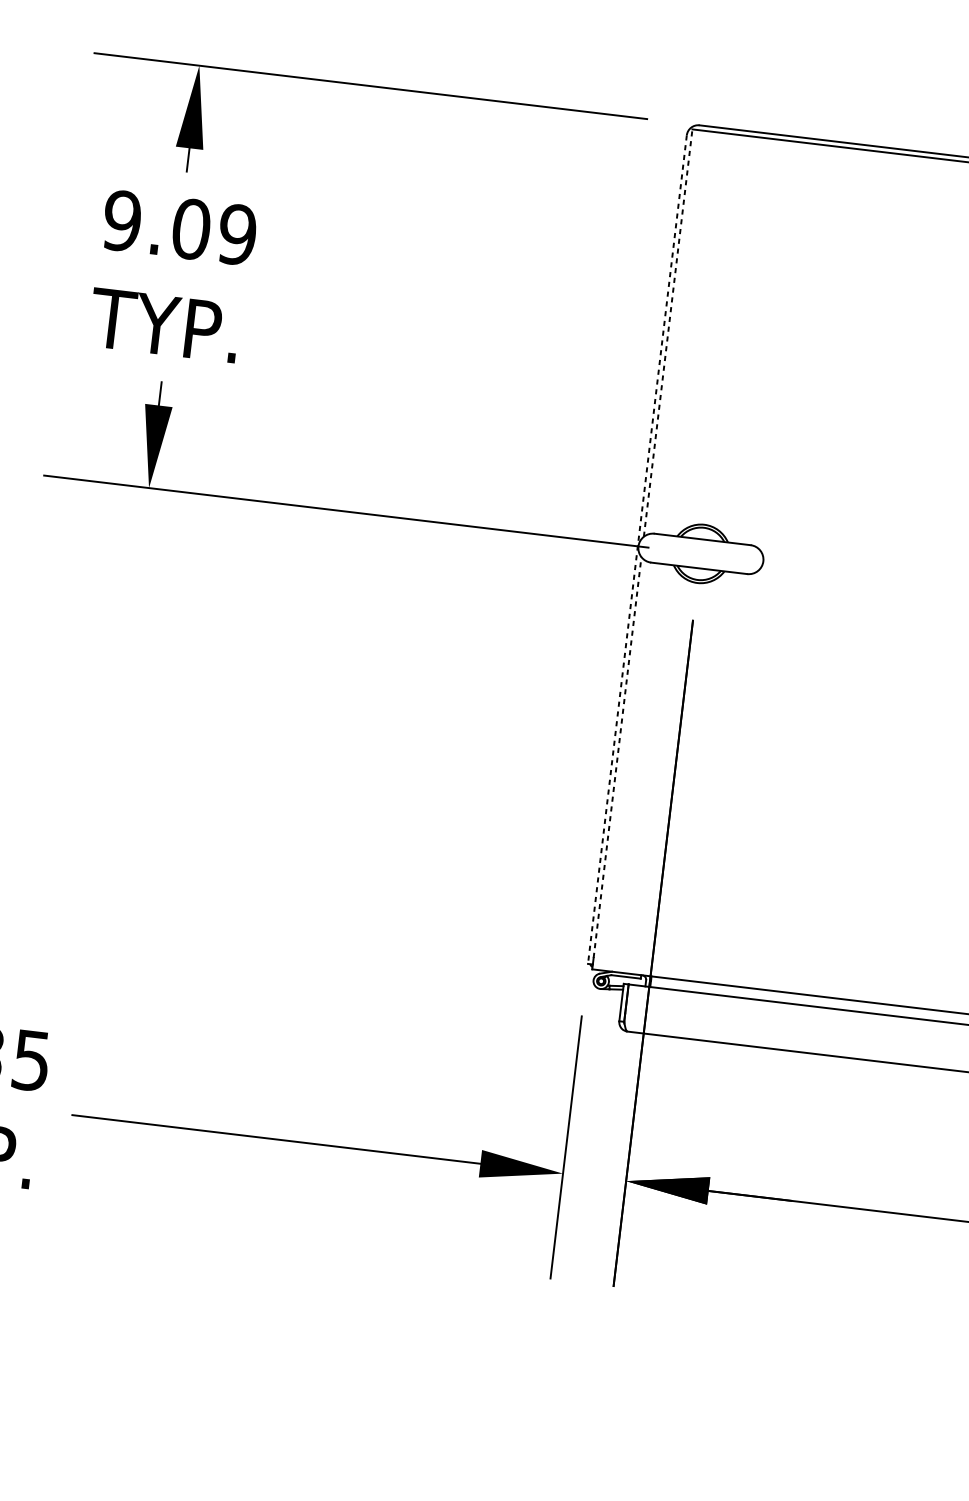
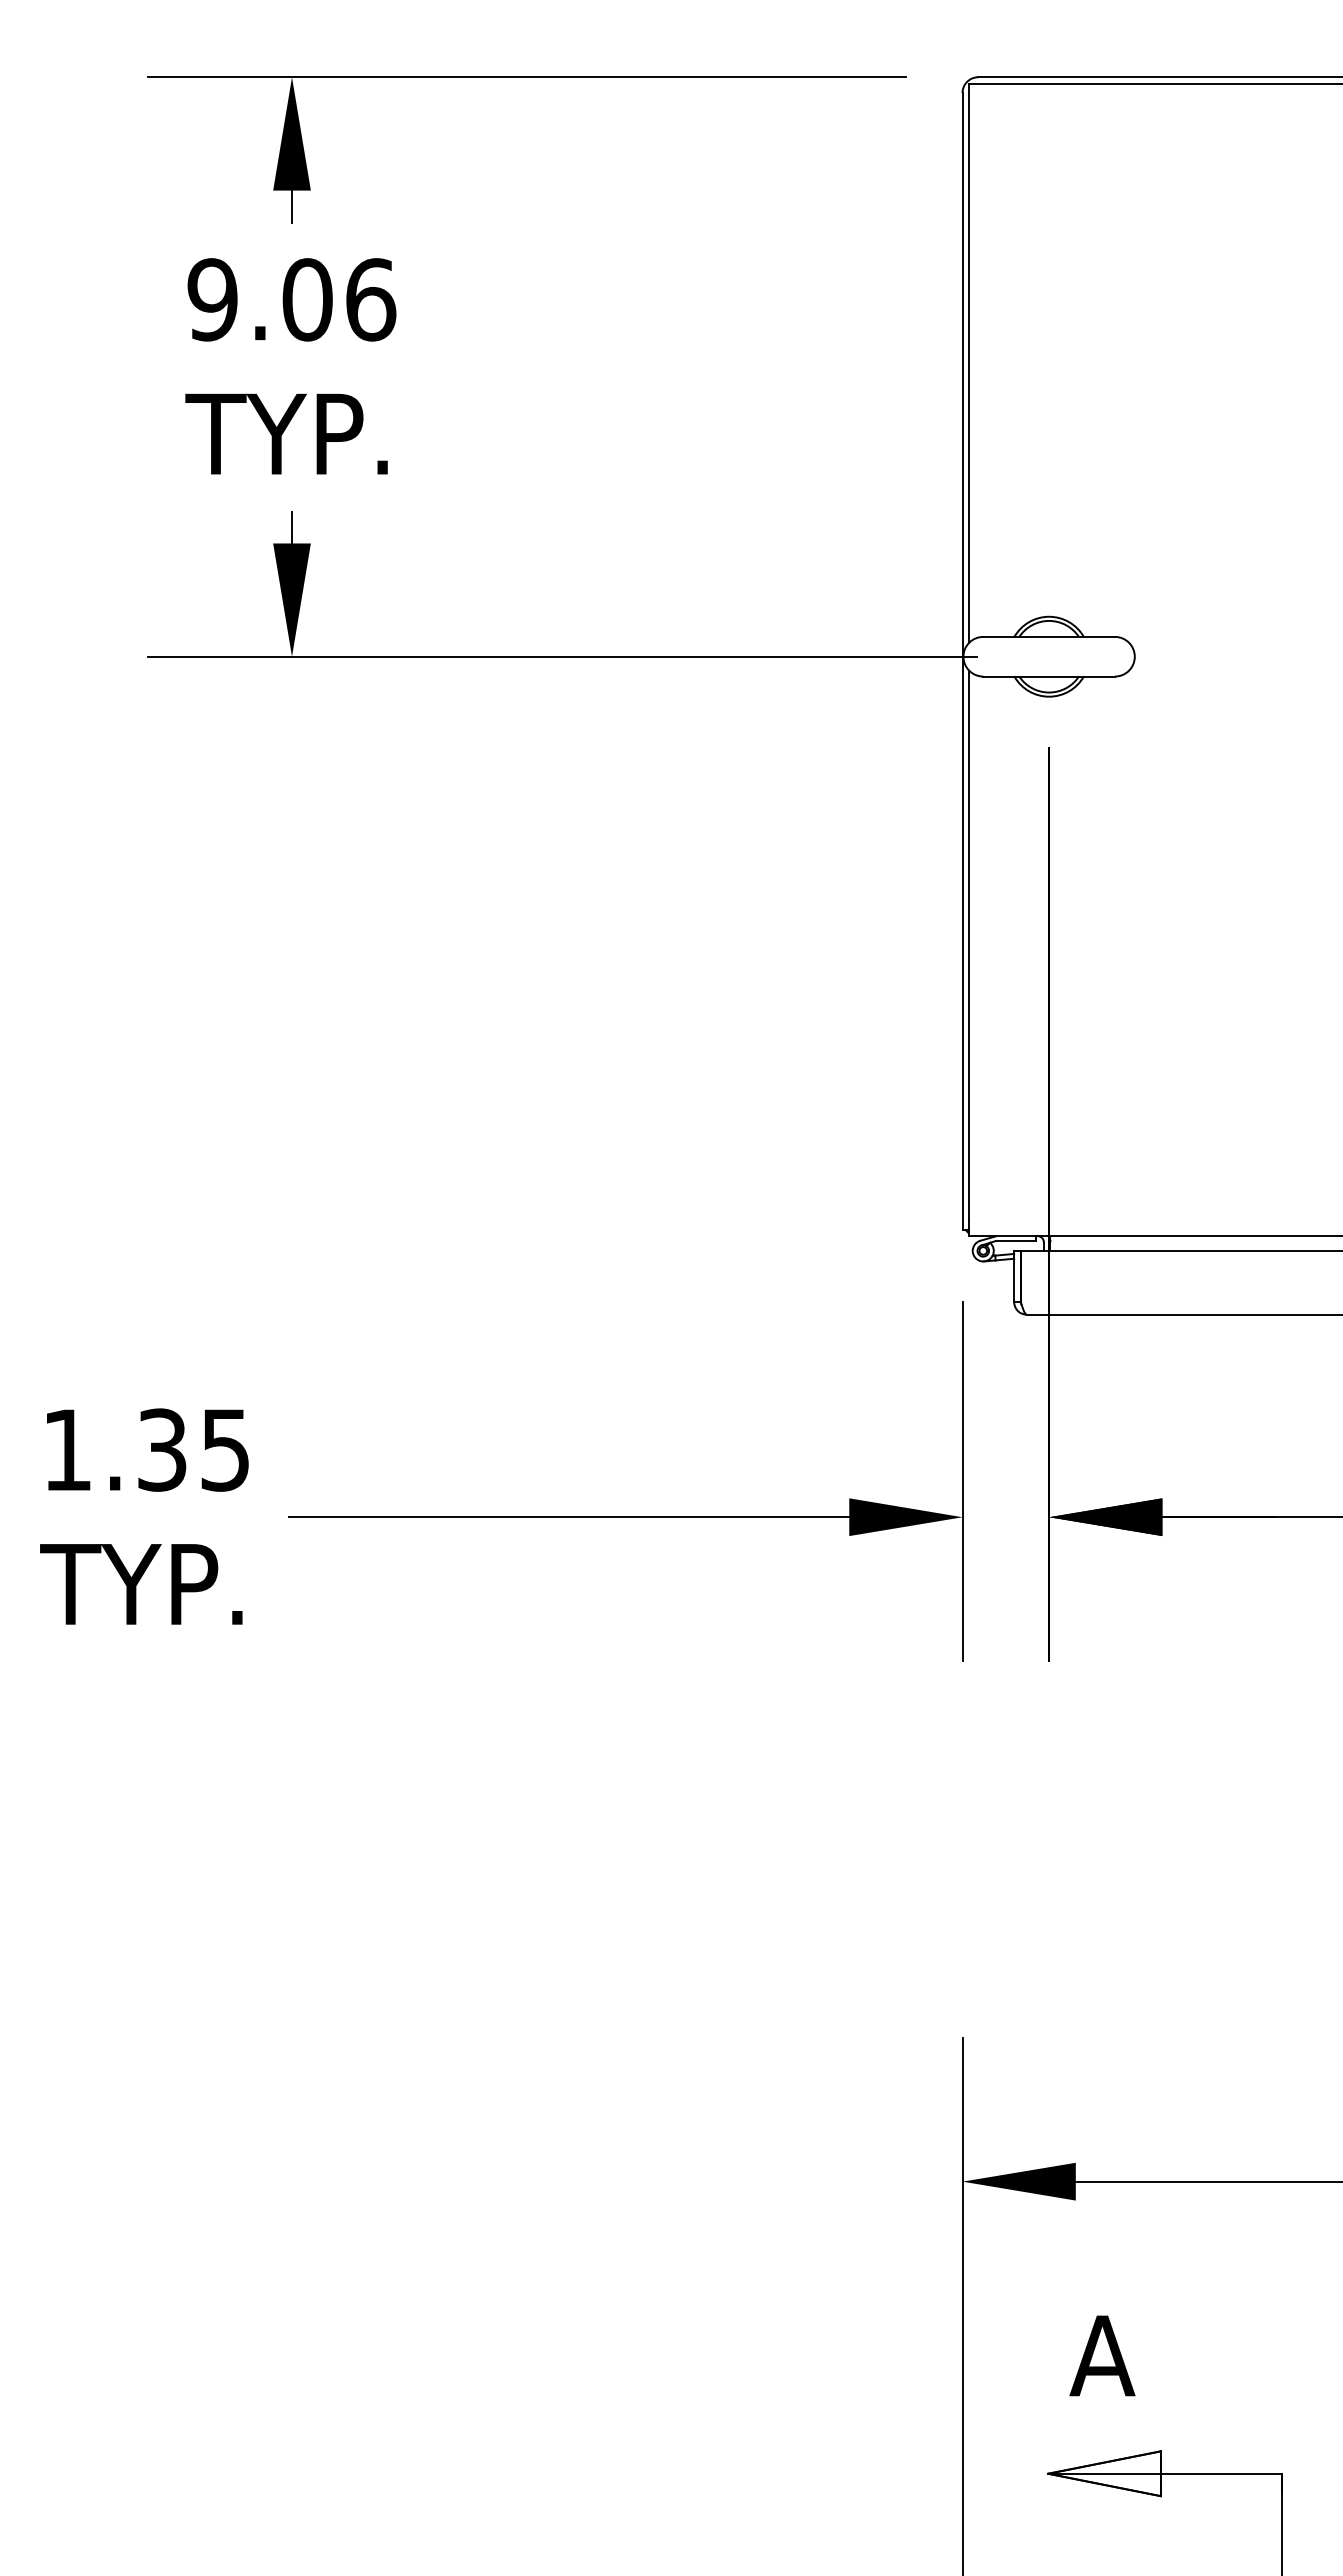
text: (237, 234) -> (370, 299), 9.09 -> 9.06
line: (668, 332) -> (969, 362), dashed -> solid
line: (637, 549) -> (962, 661), dashed -> solid
line: (617, 757) -> (969, 945), dashed -> solid

